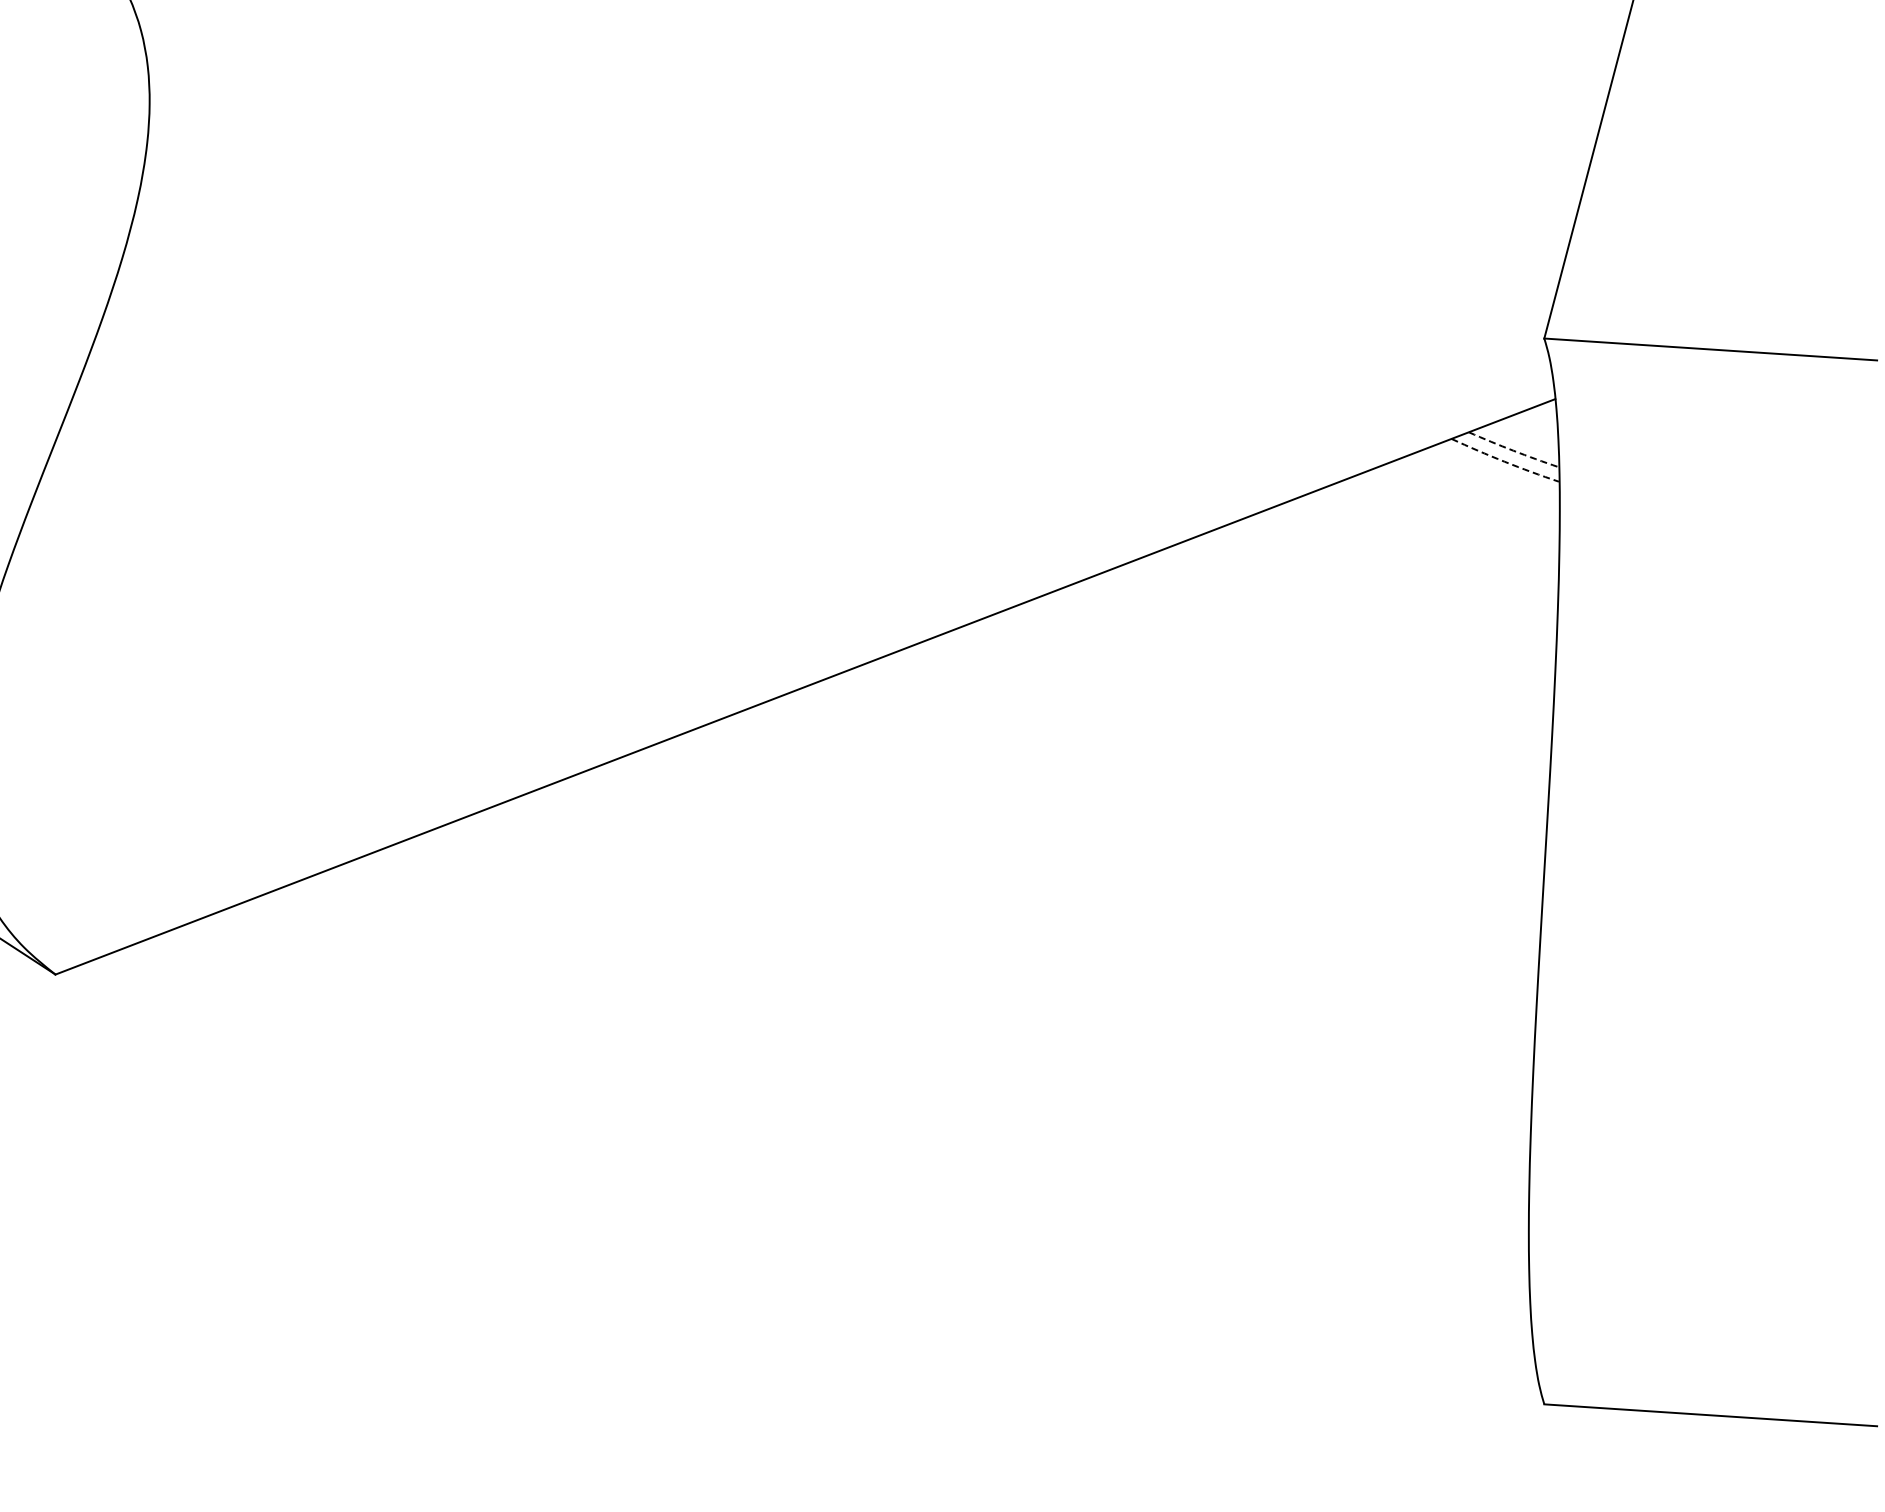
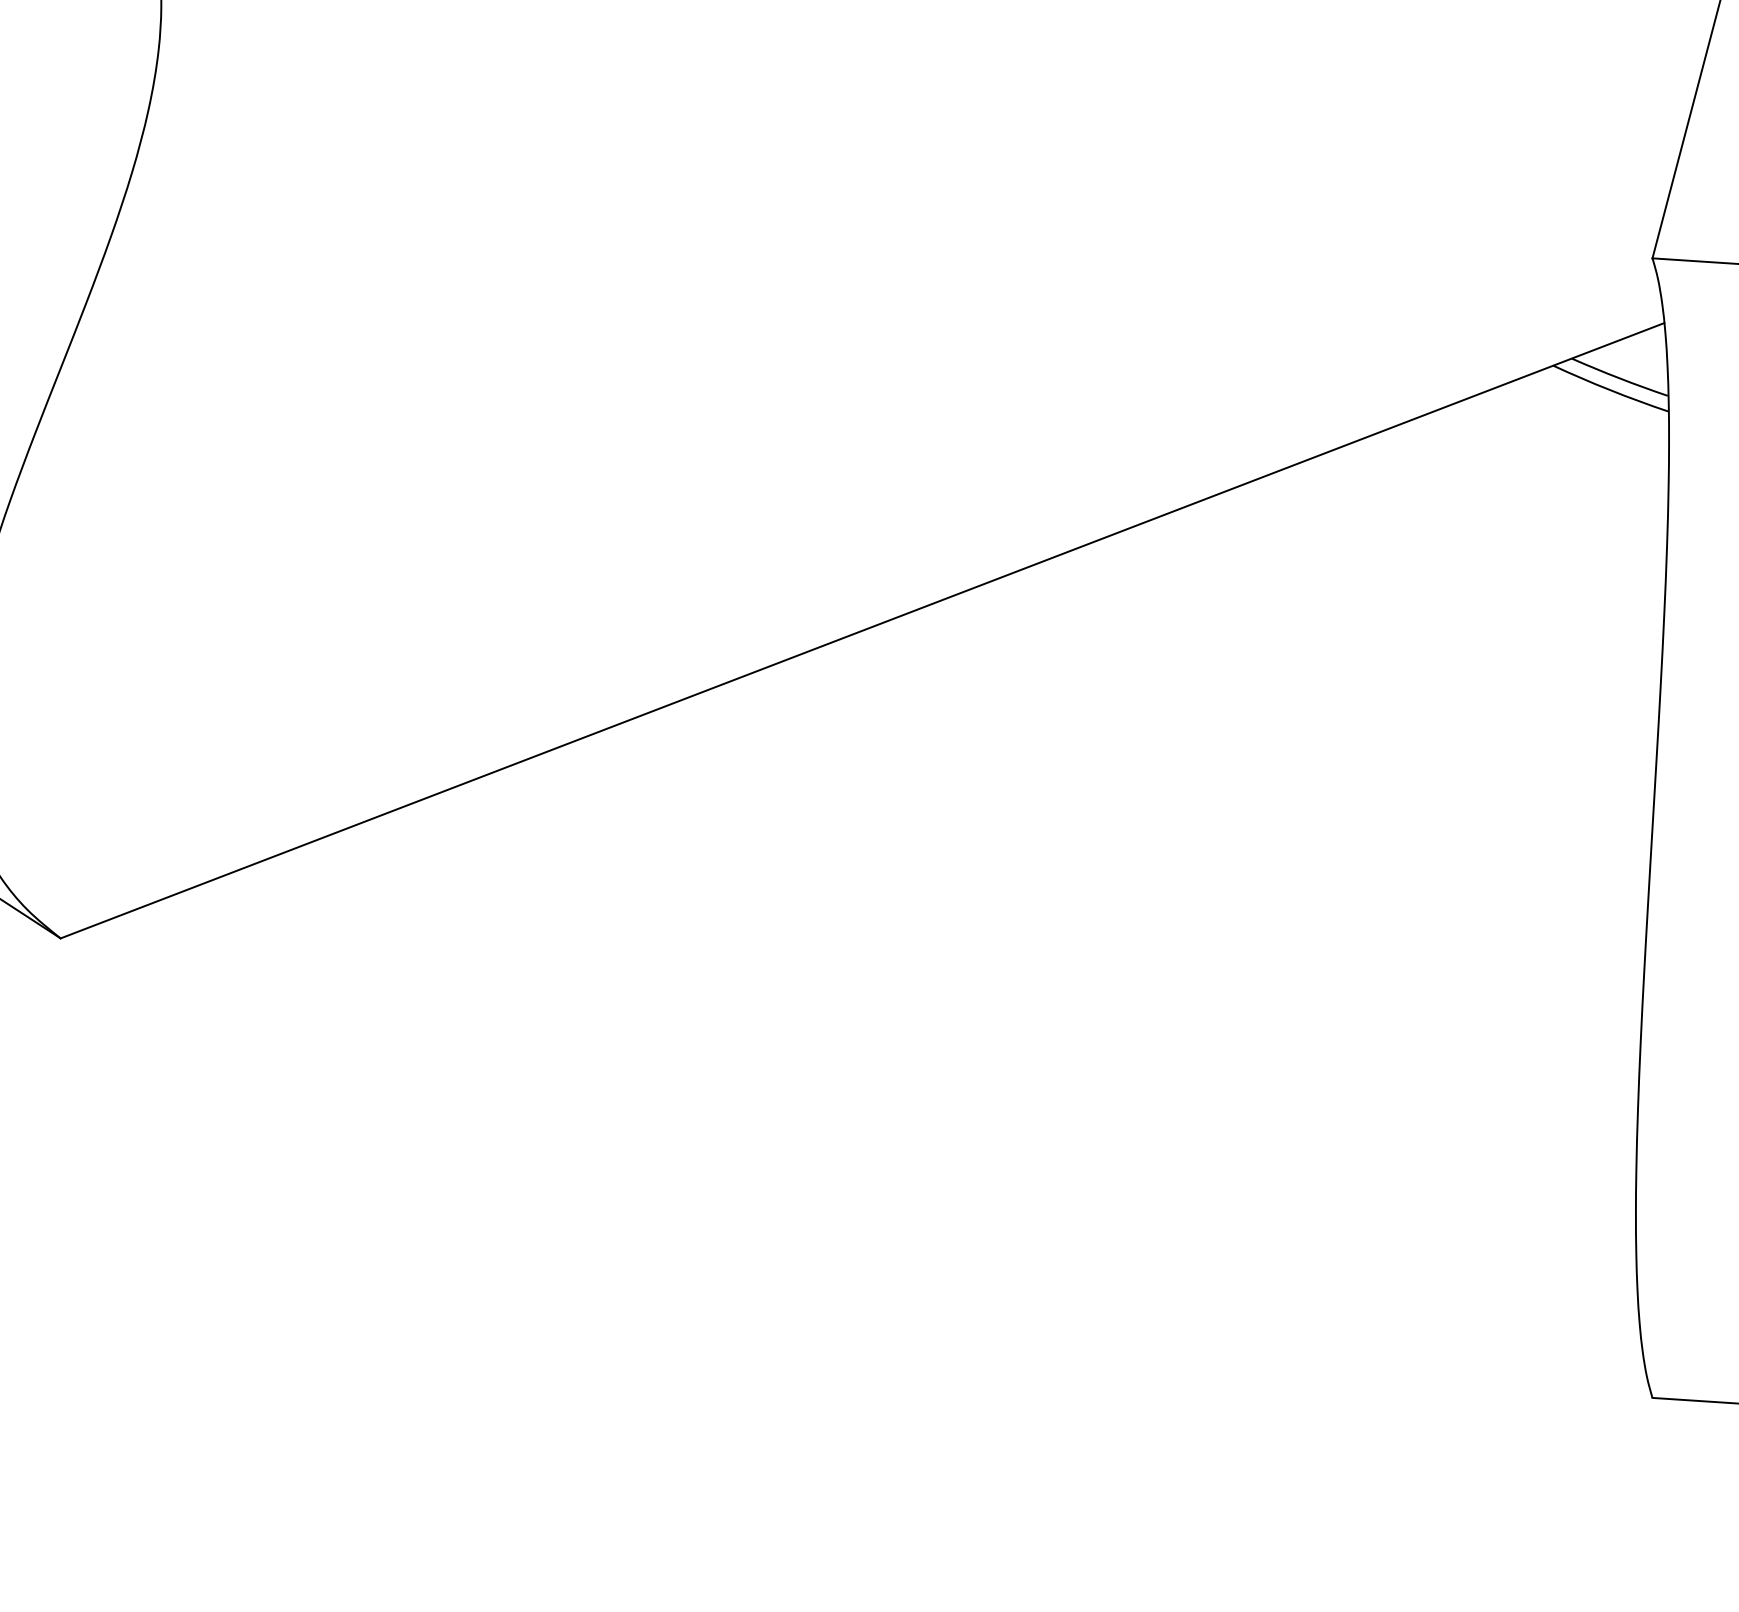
arc: (1513, 450) -> (1619, 378), dashed -> solid
arc: (1504, 461) -> (1609, 389), dashed -> solid

